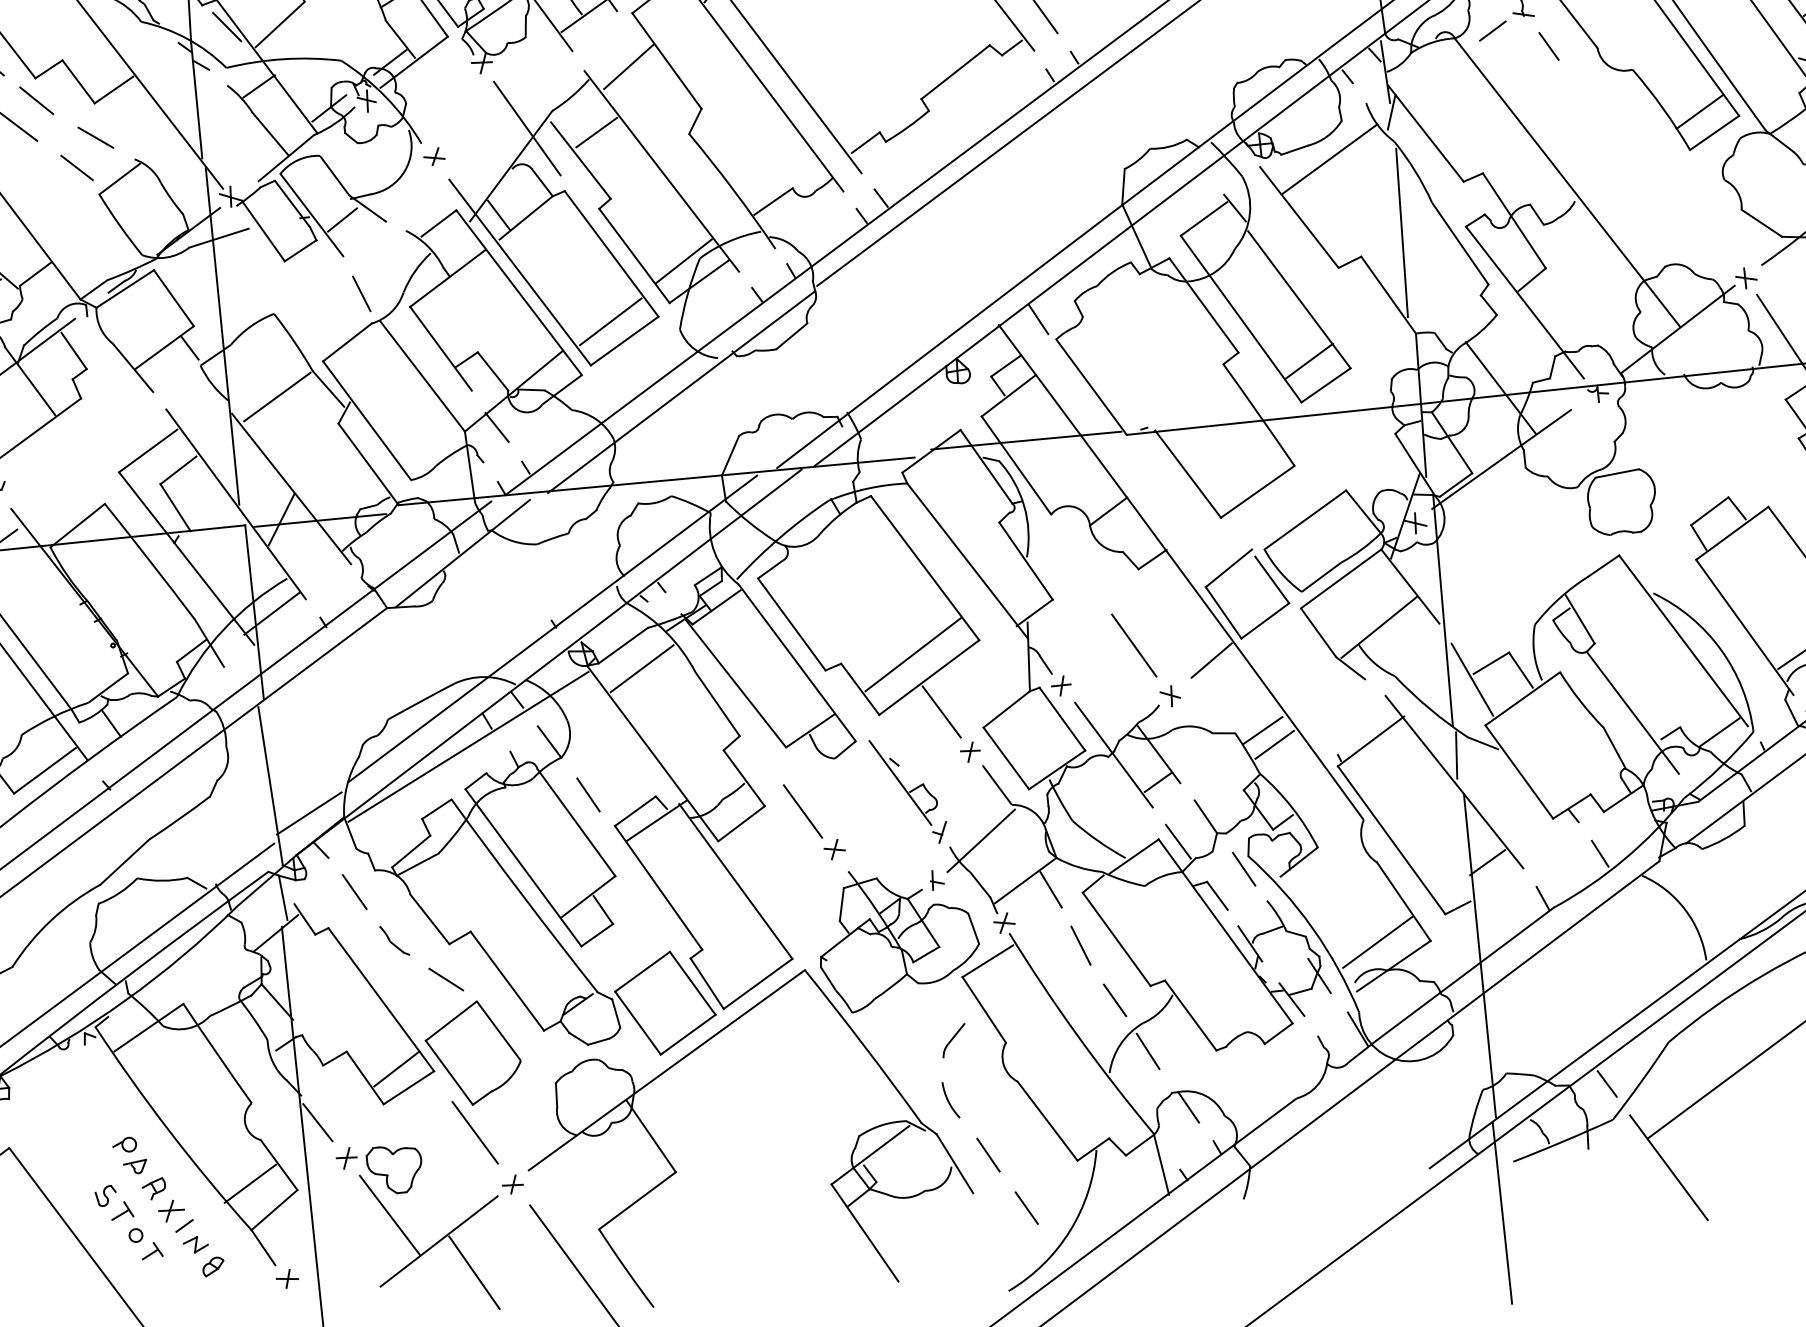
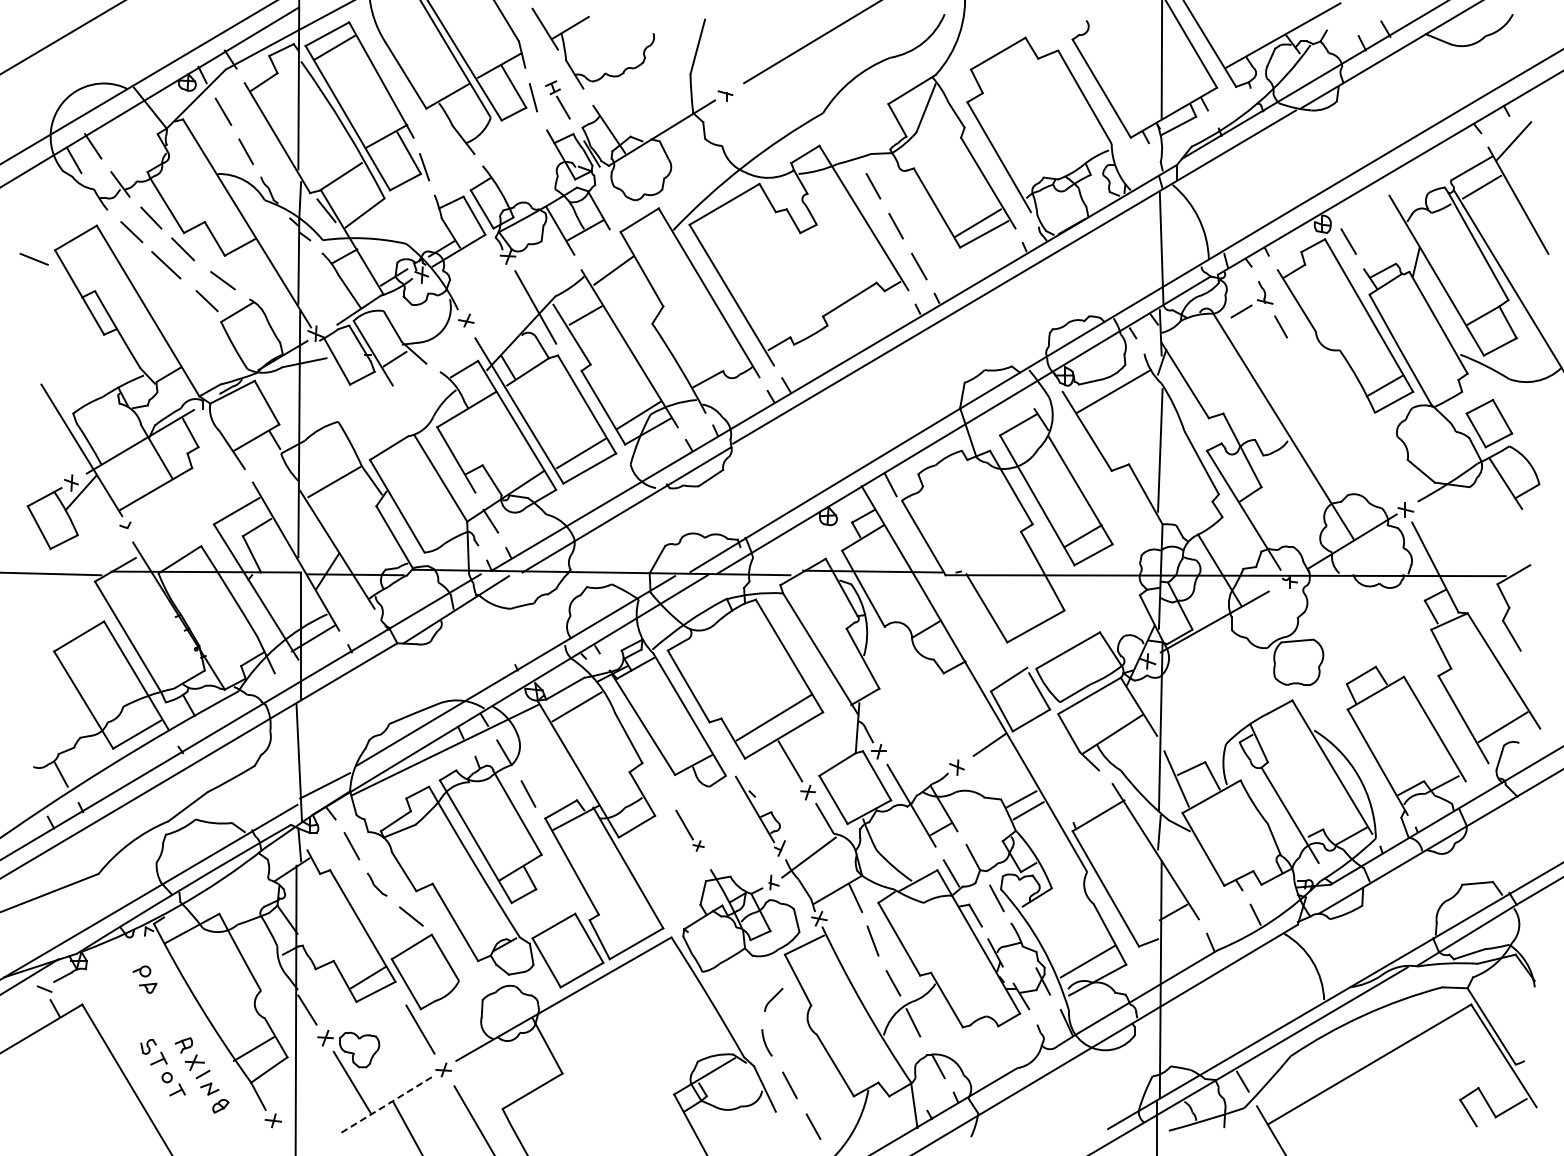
line: (362, 293) -> (403, 413), removed
line: (1133, 646) -> (934, 728), removed
part: (813, 821) -> (689, 830), size x0.7
part: (129, 1155) -> (144, 979), moved
line: (438, 1241) -> (385, 1105), solid -> dashed

